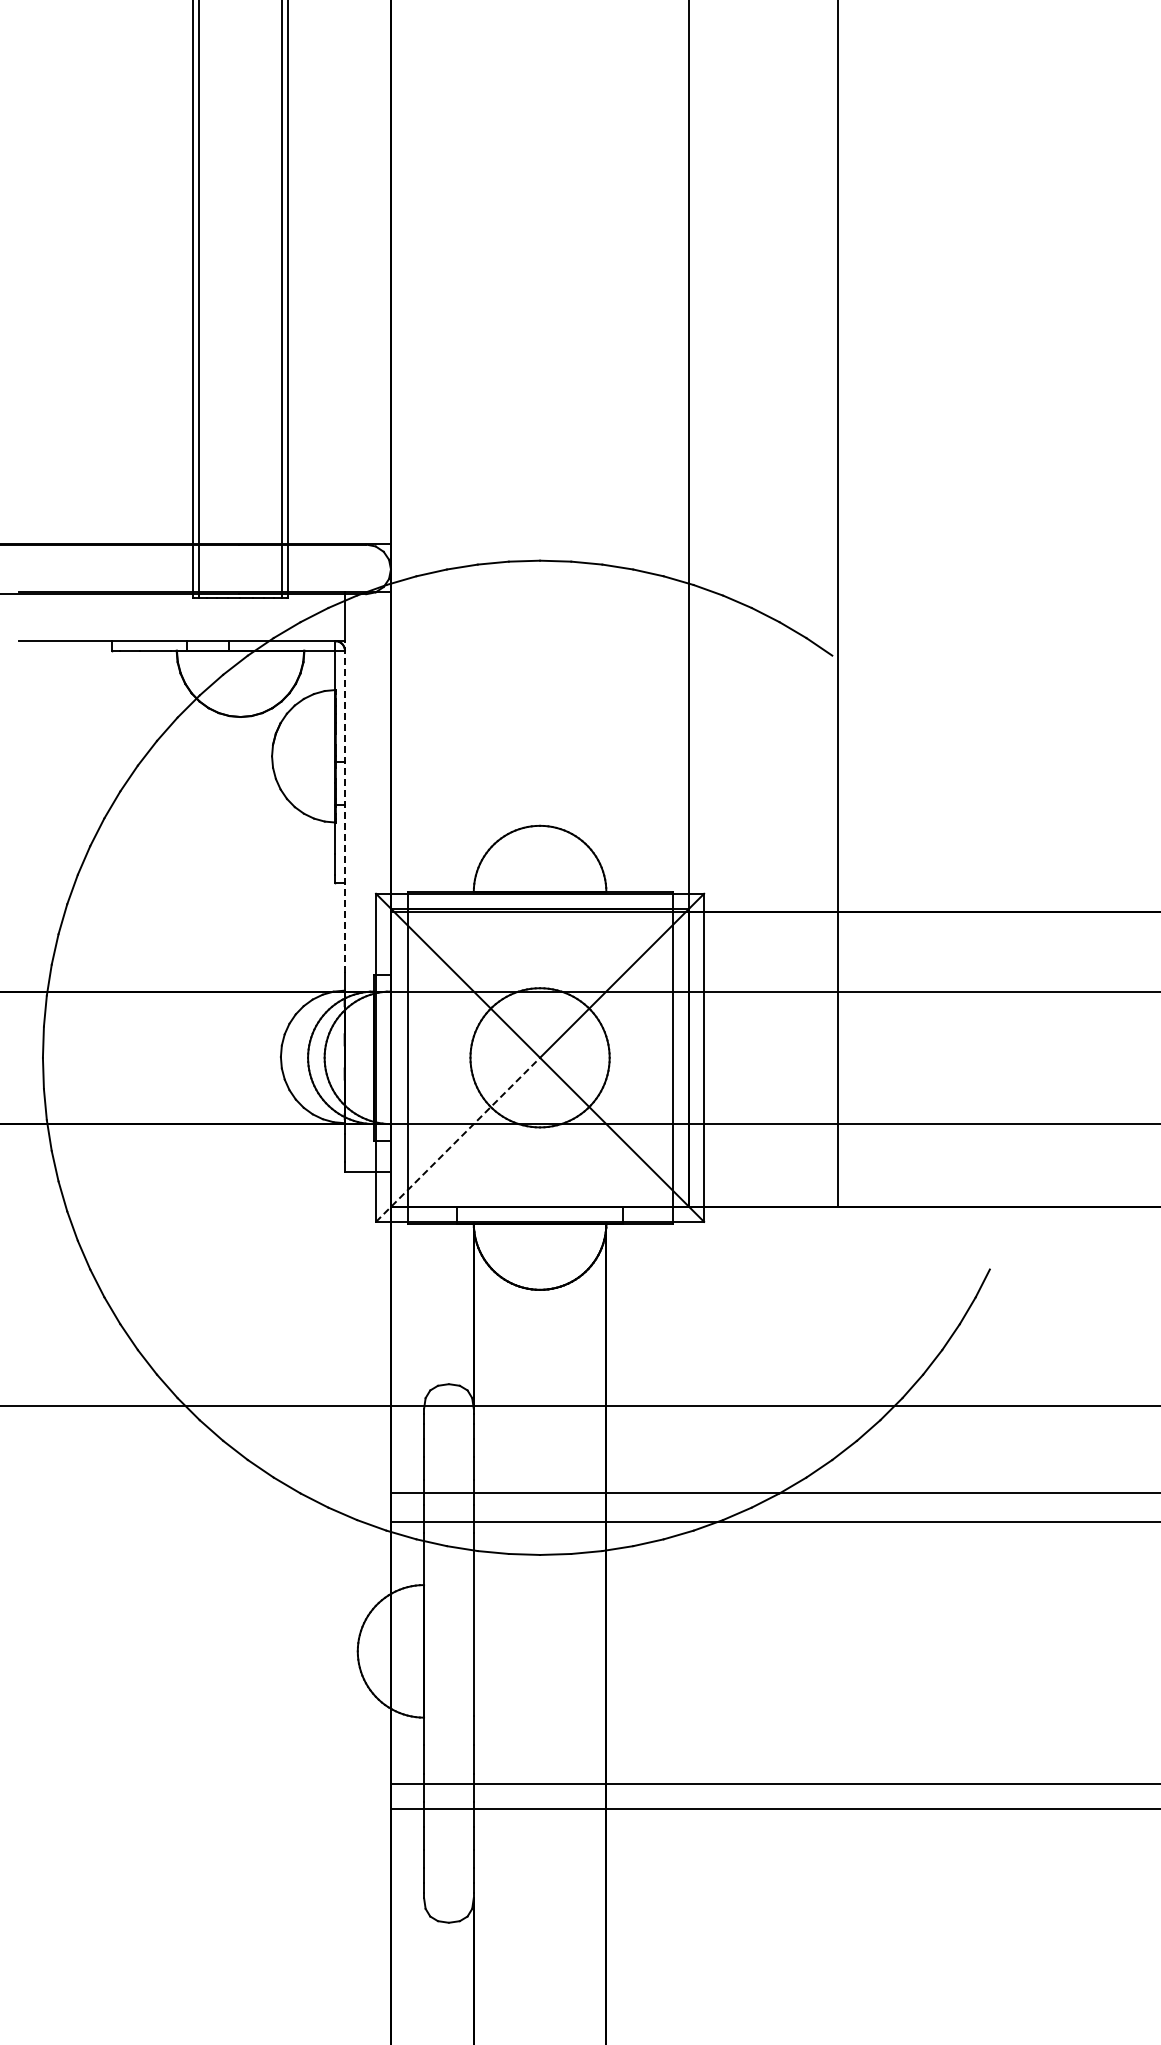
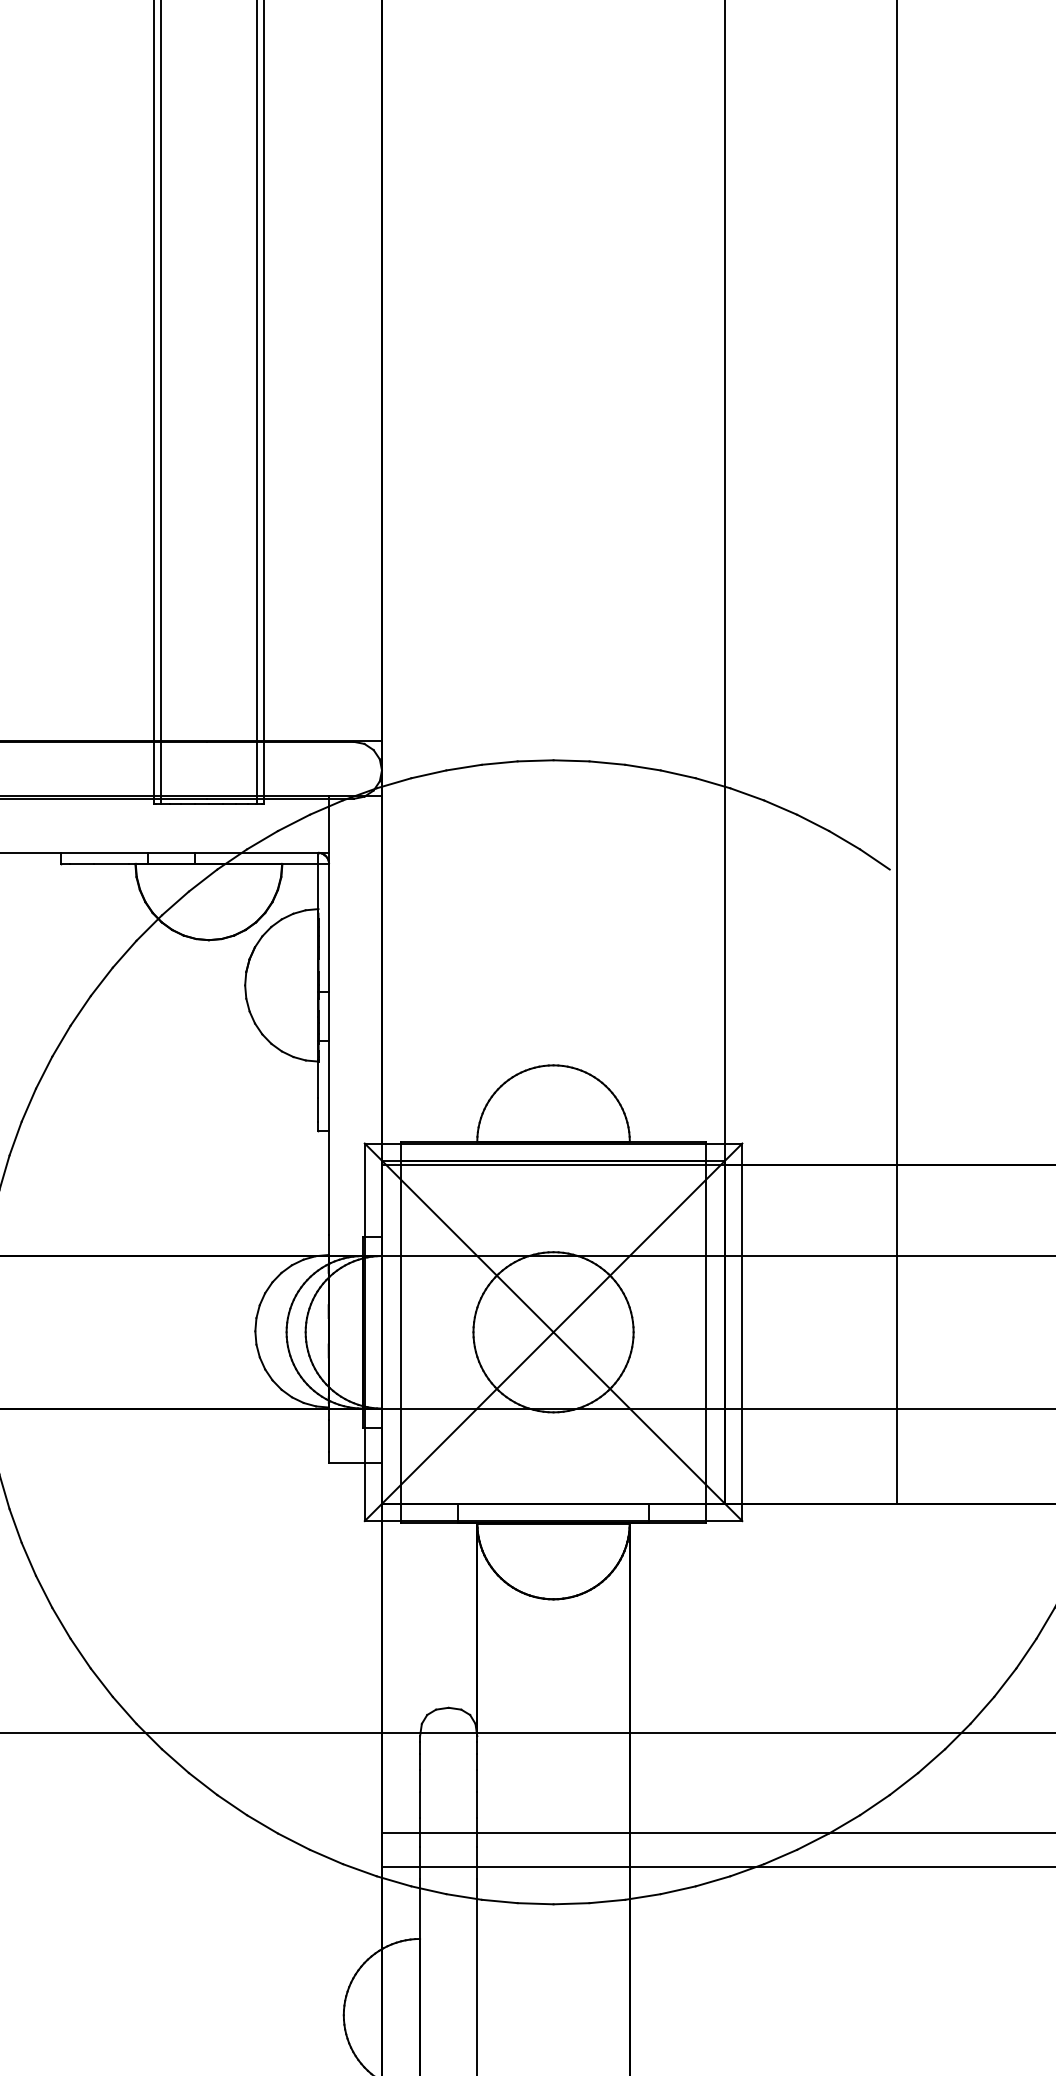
line: (344, 807) -> (328, 1044), dashed -> solid
line: (458, 1139) -> (459, 1426), dashed -> solid

